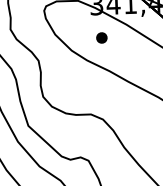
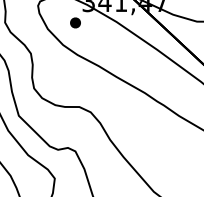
part: (101, 37) -> (75, 22), moved

